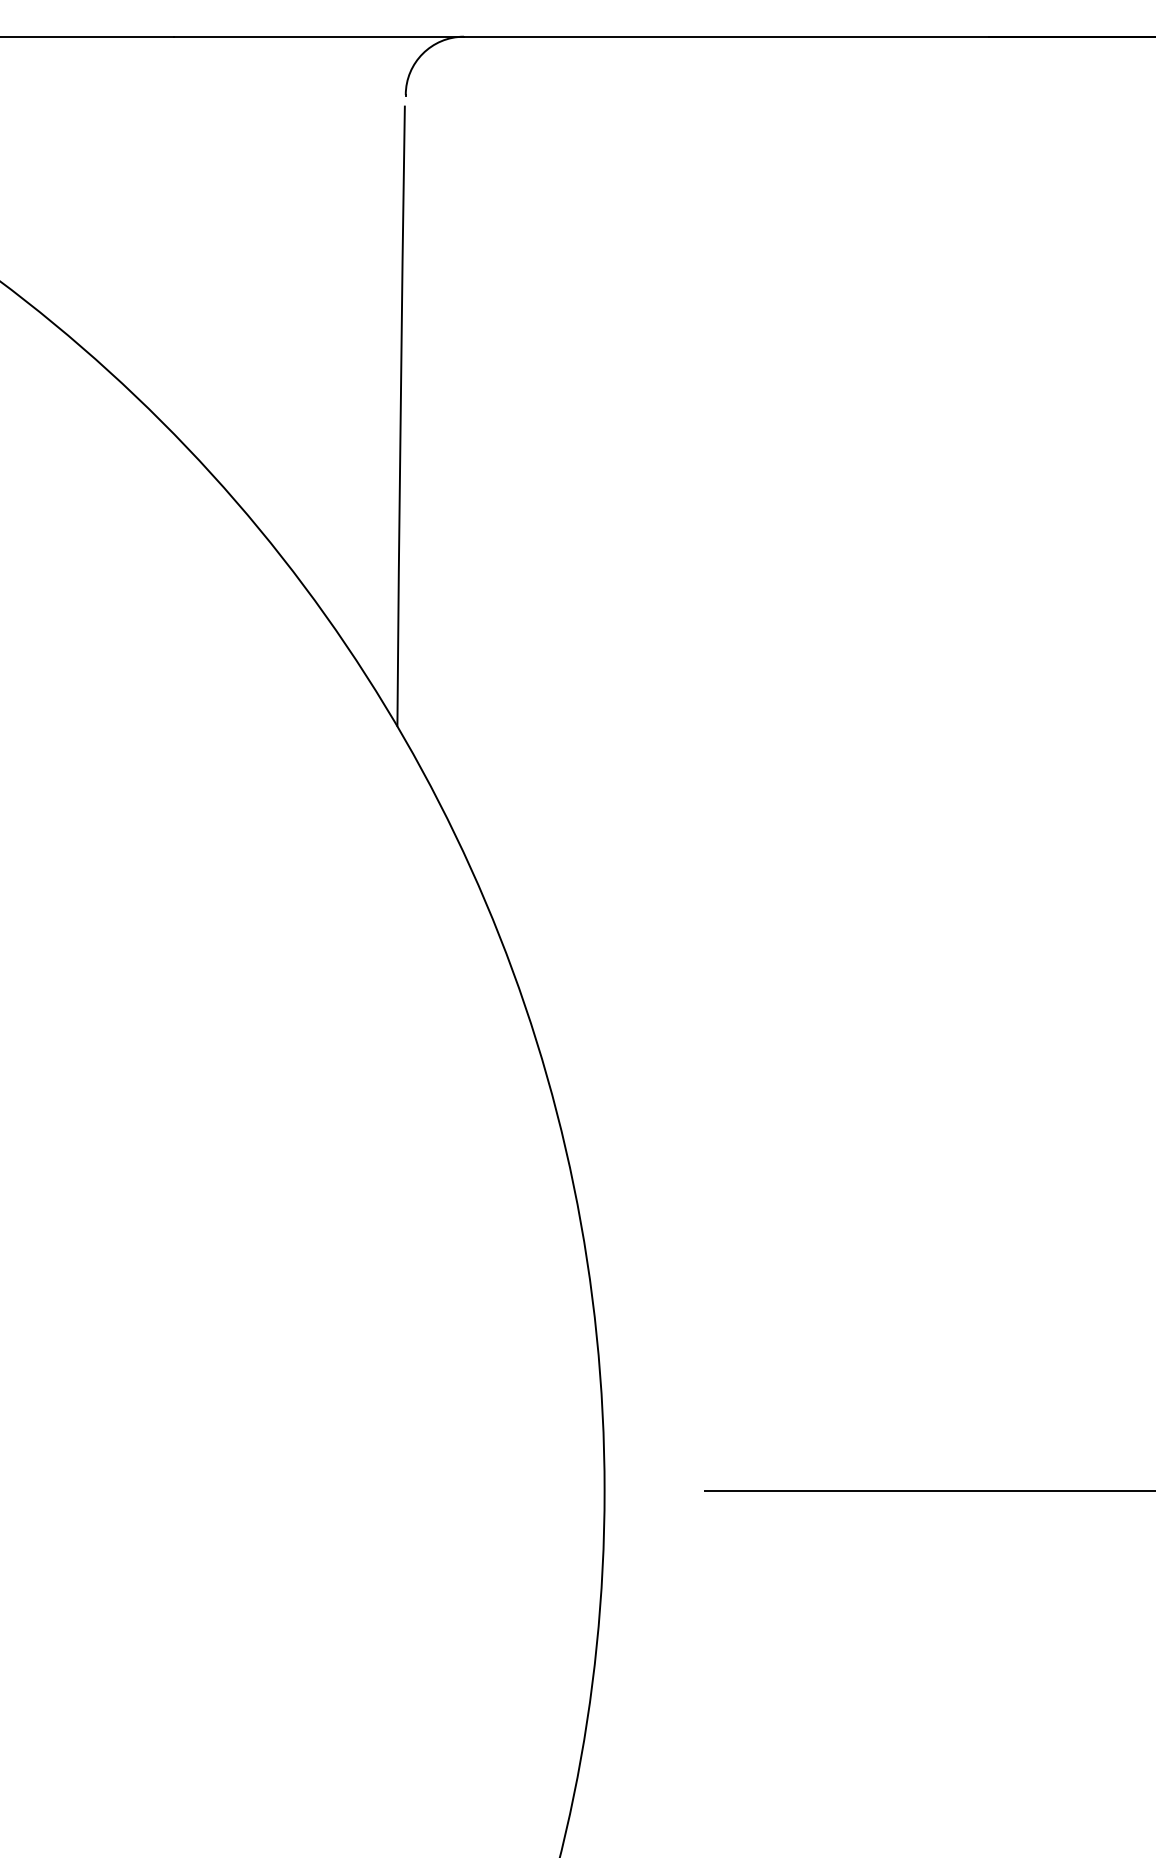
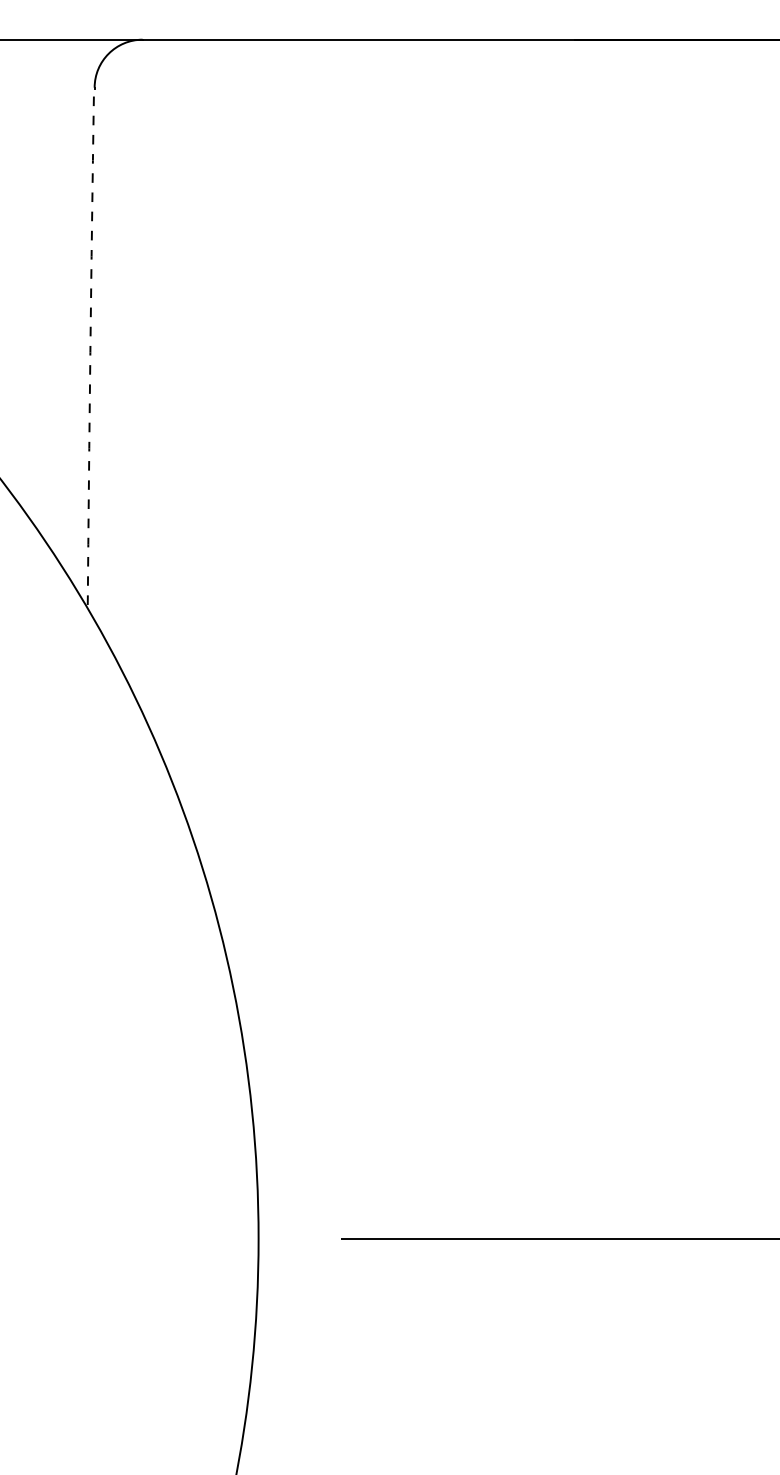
arc: (400, 416) -> (90, 352), solid -> dashed

